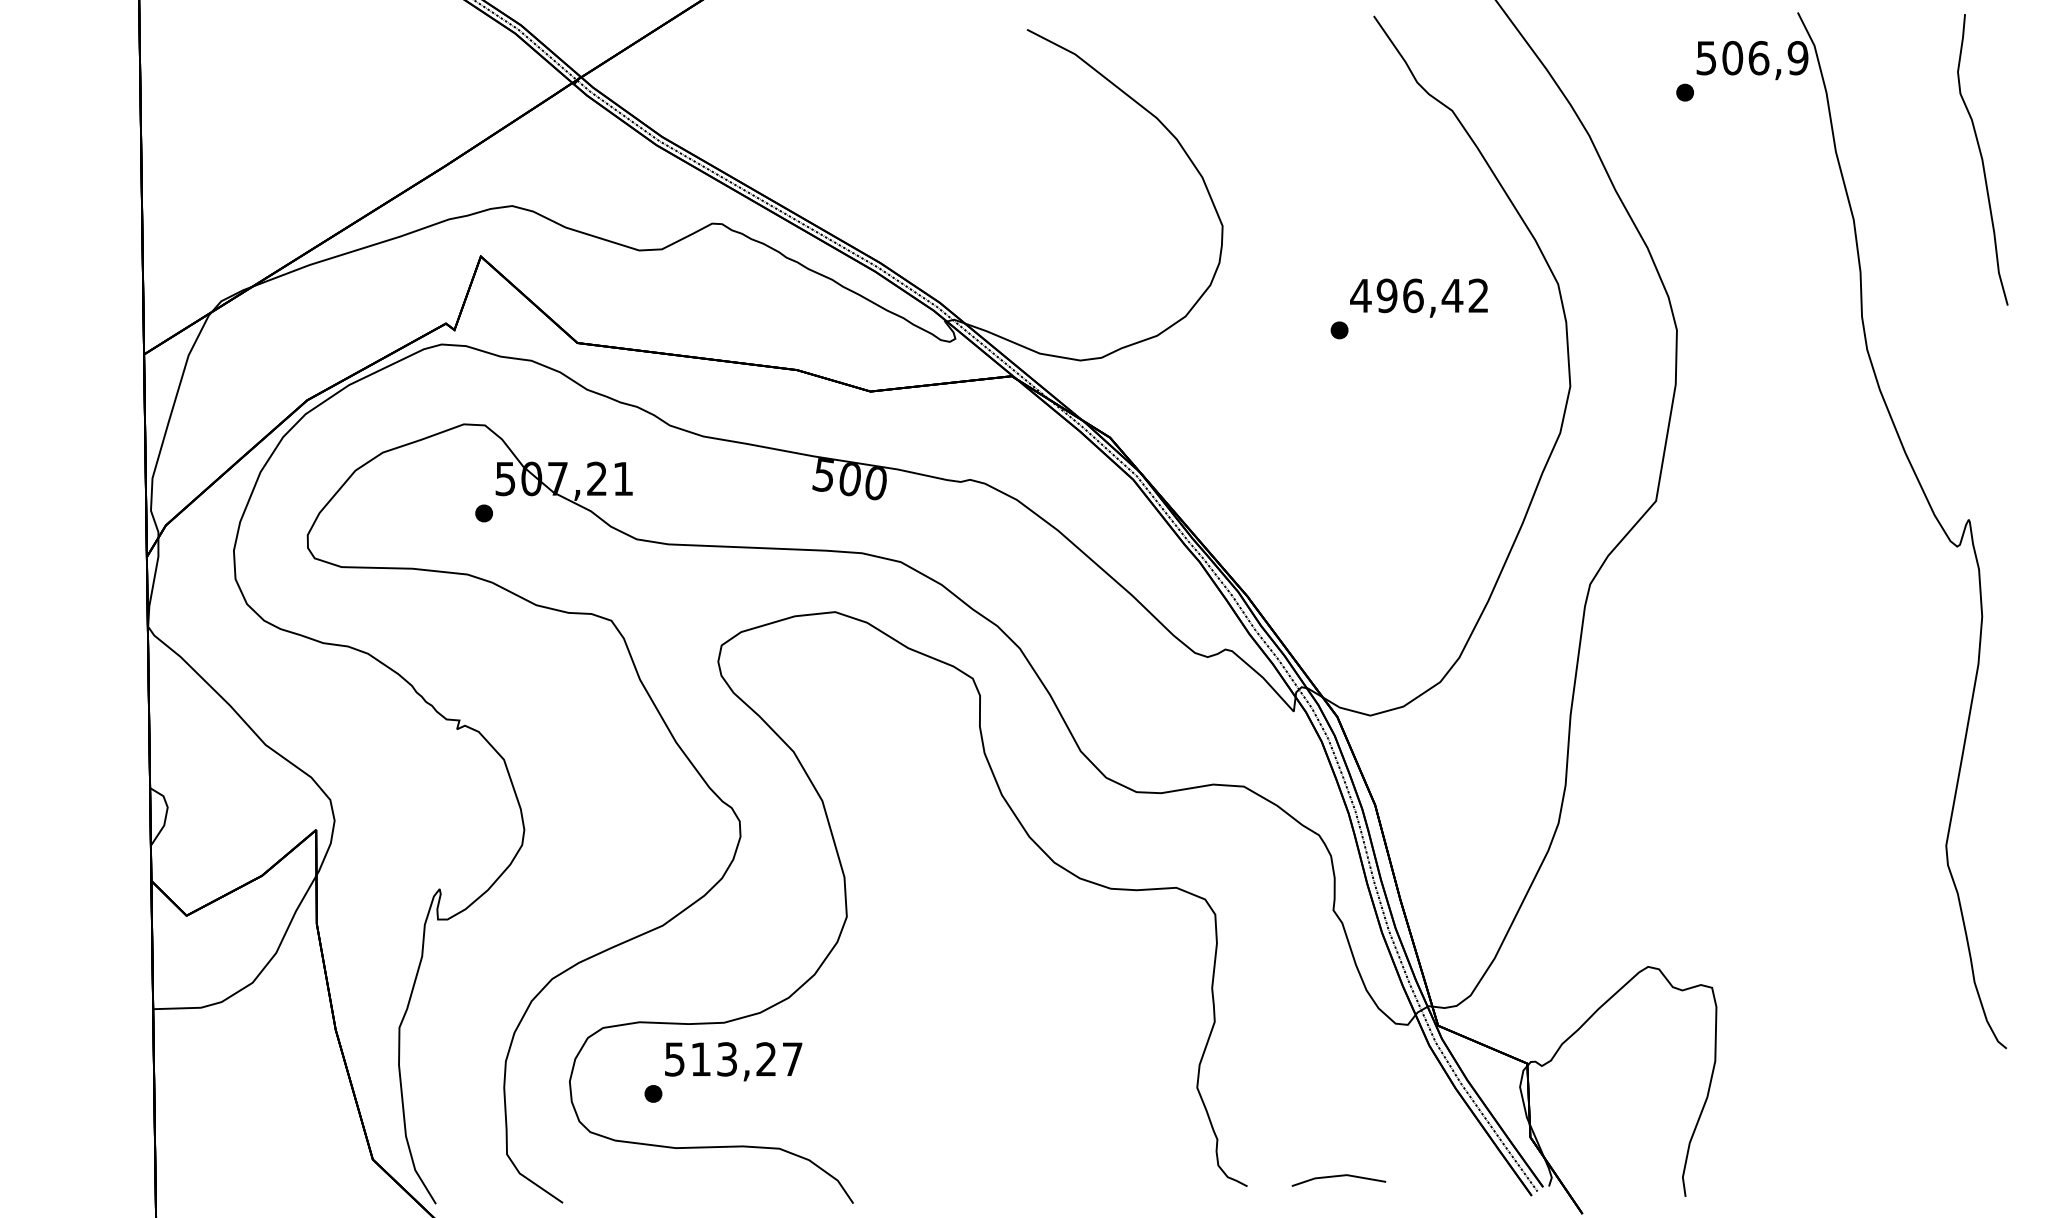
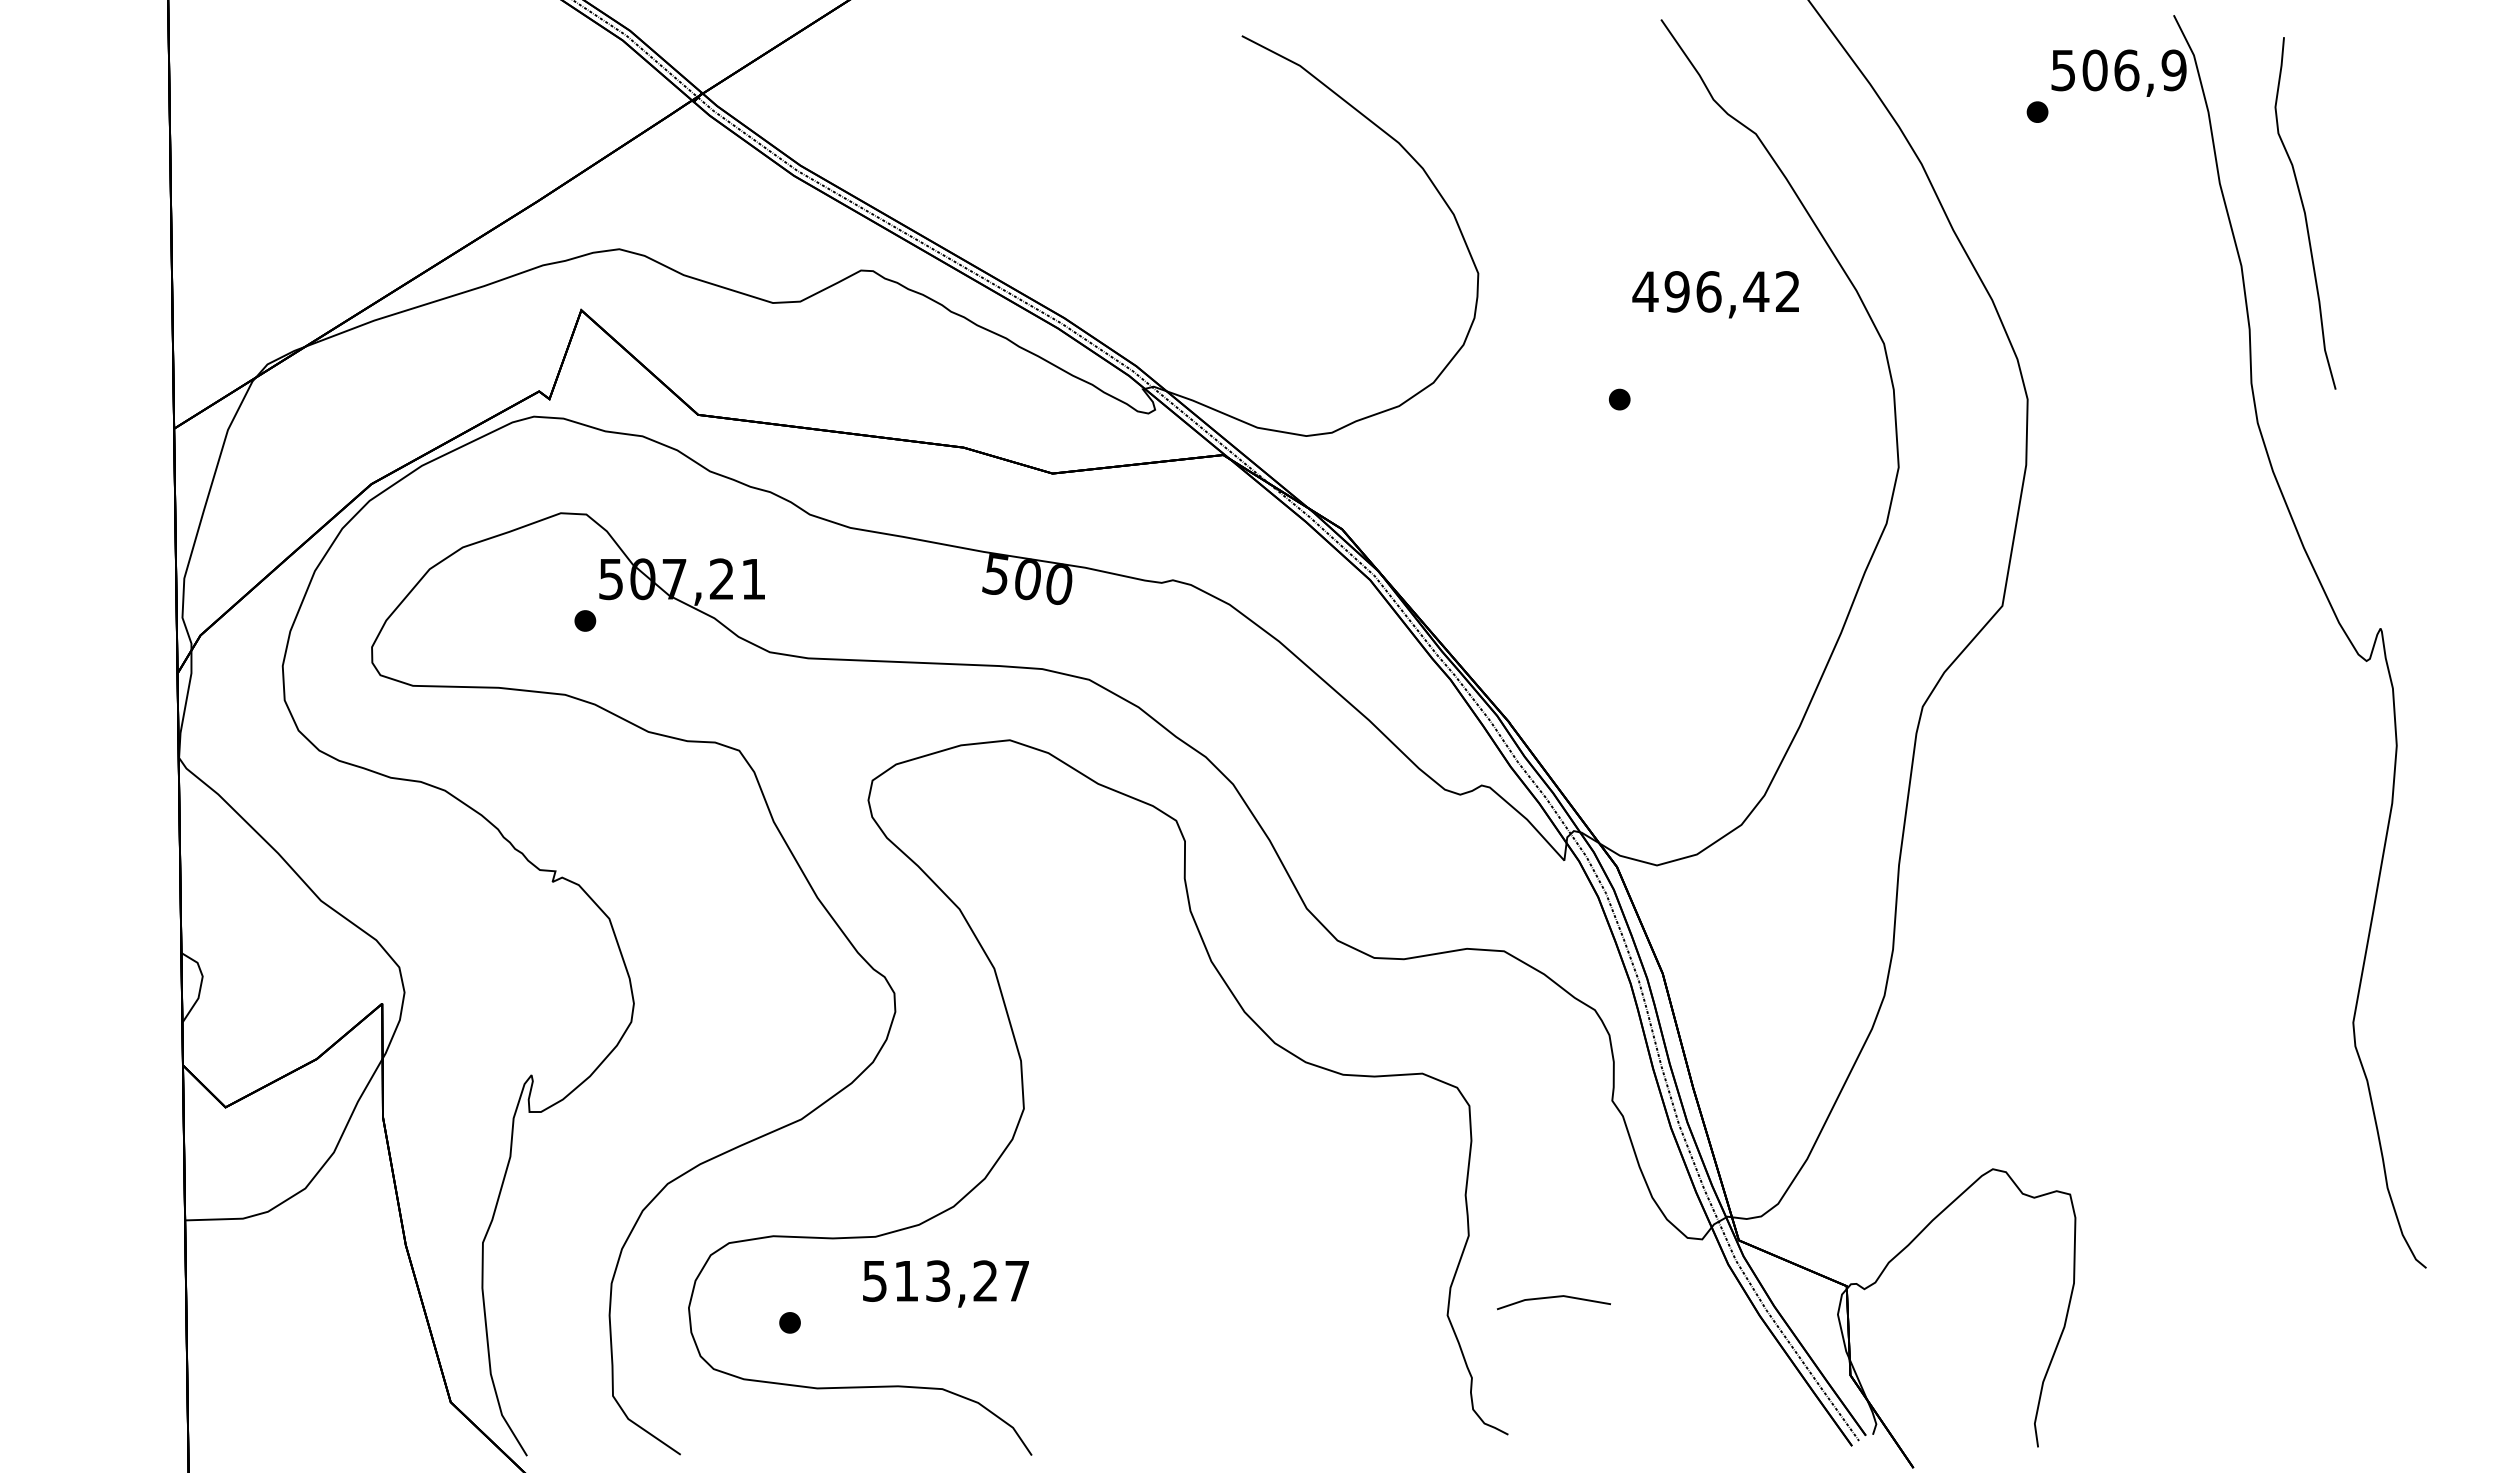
curve: (1982, 159) -> (2305, 213), moved
text: (1418, 298) -> (1715, 294), moved
text: (733, 1061) -> (945, 1283), moved
line: (1337, 1177) -> (1552, 1298), moved

